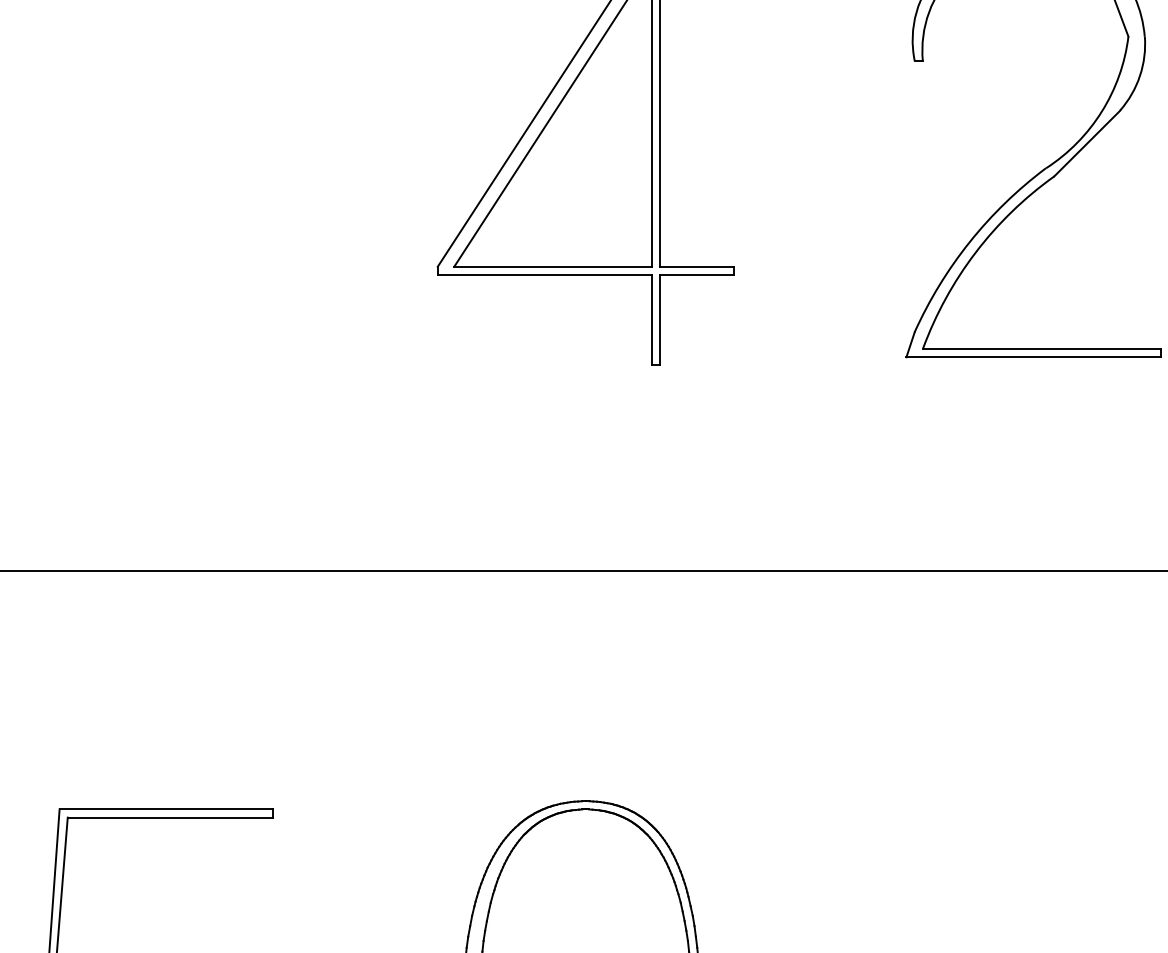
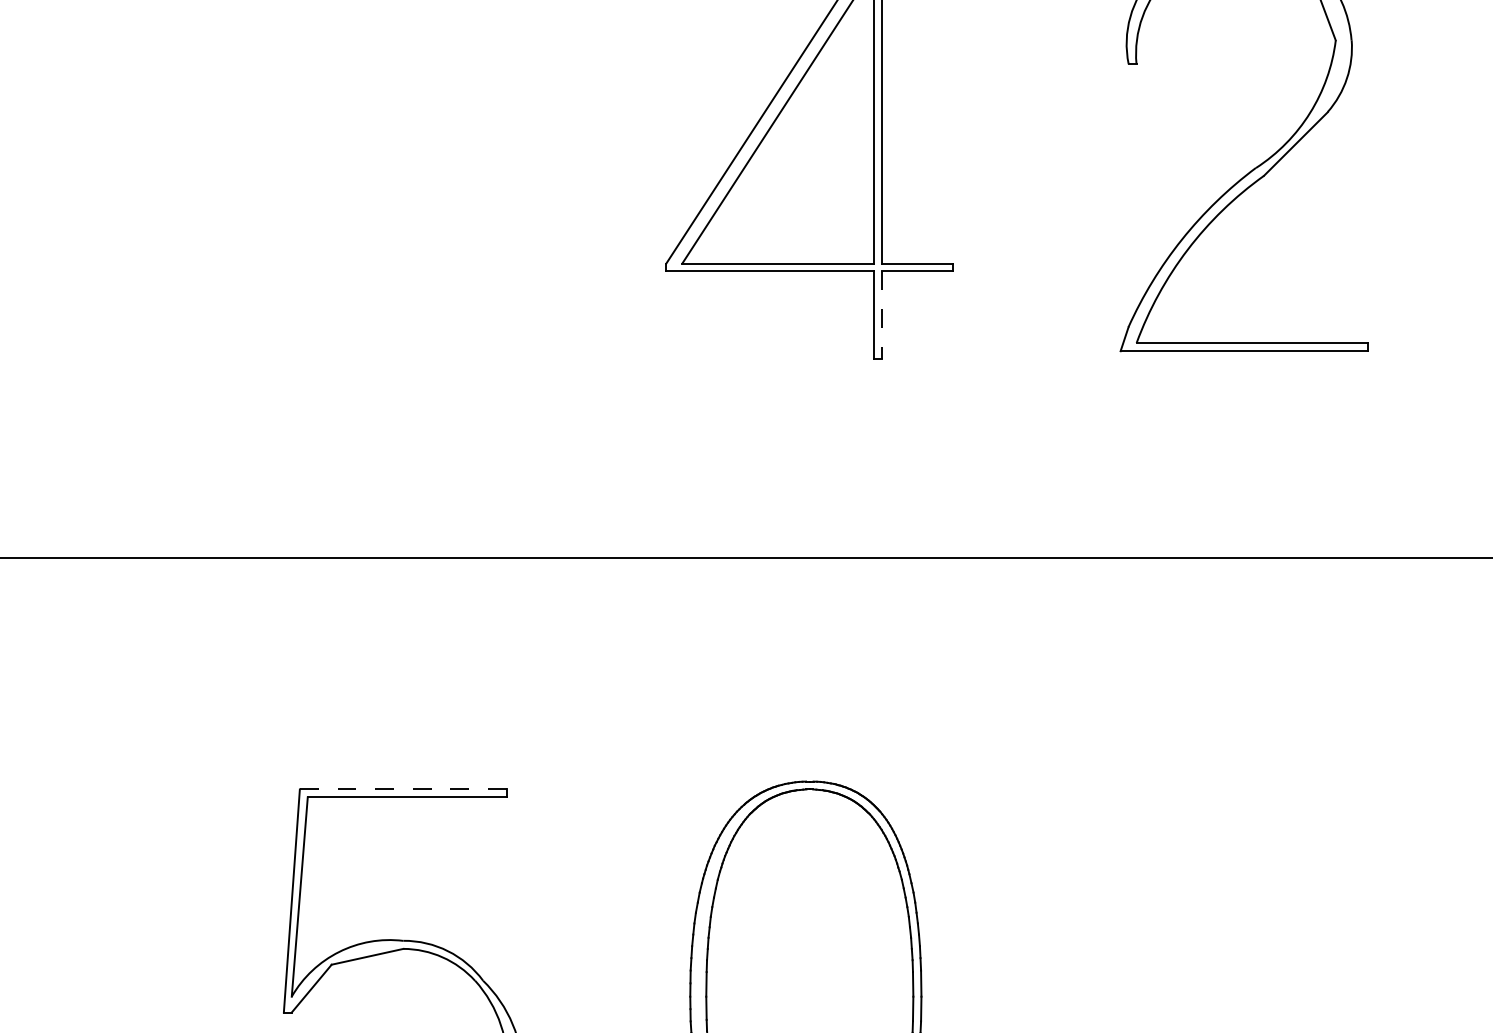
line: (659, 320) -> (881, 315), solid -> dashed
line: (166, 809) -> (403, 789), solid -> dashed

